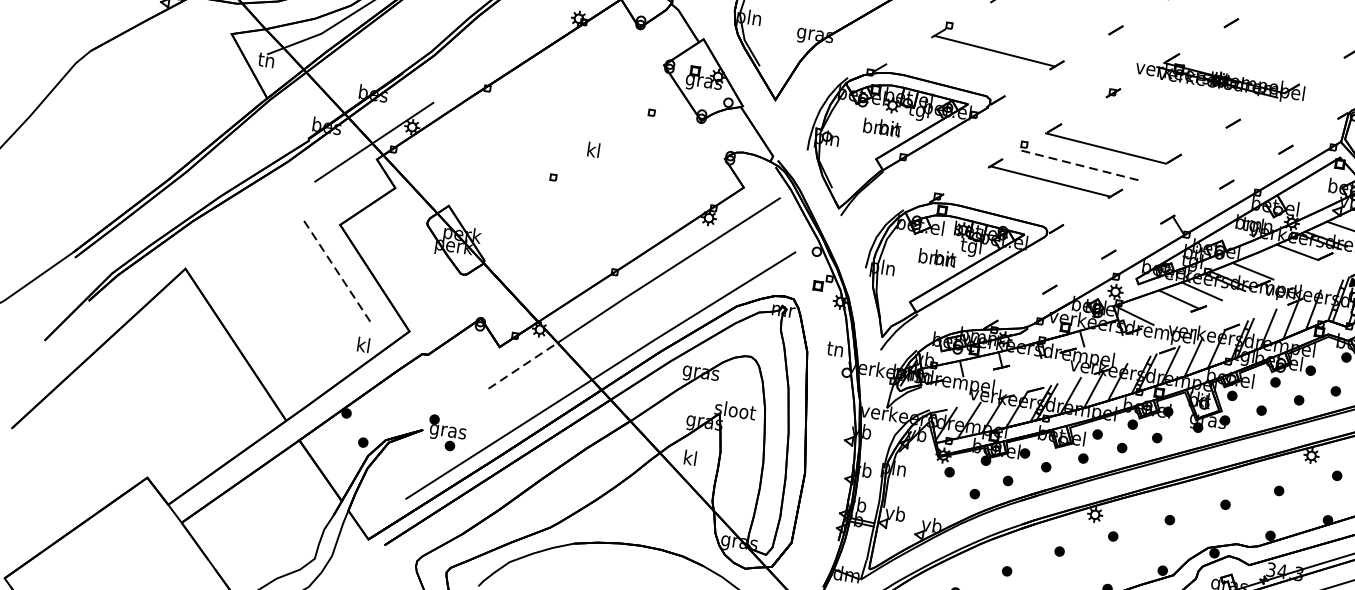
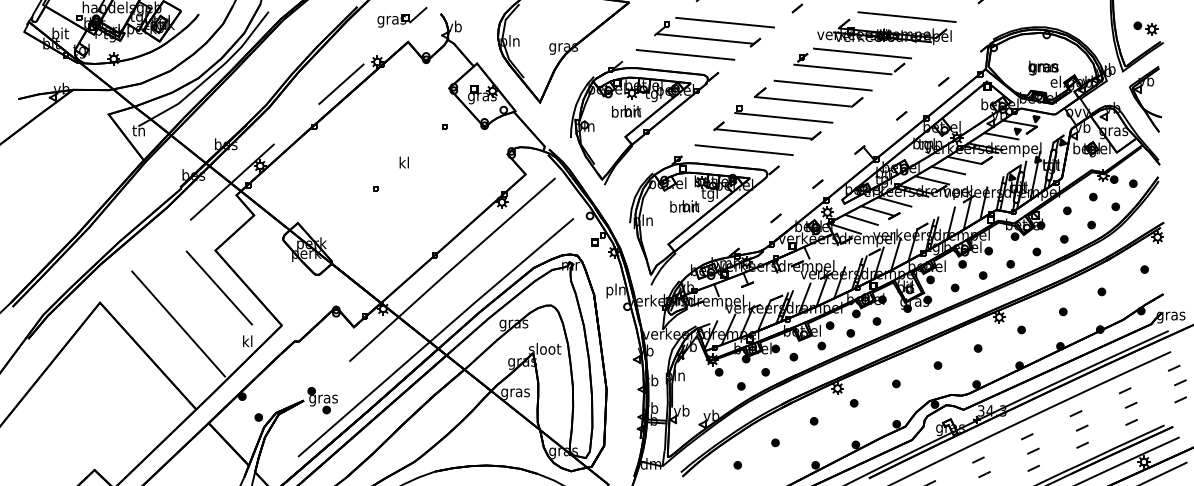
line: (1023, 34) -> (725, 22), added
line: (529, 38) -> (341, 83), added
line: (1251, 62) -> (906, 17), added
line: (966, 67) -> (685, 54), added
line: (1189, 98) -> (862, 53), added
line: (1161, 115) -> (842, 69), added
line: (1133, 131) -> (822, 85), added
line: (1078, 164) -> (783, 117), dashed -> solid
line: (1021, 198) -> (743, 150), added
line: (1275, 261) -> (948, 170), added
line: (338, 273) -> (219, 288), dashed -> solid
line: (1155, 306) -> (860, 219), added
line: (280, 309) -> (178, 323), added
text: (834, 350) -> (615, 290), tn -> pln
line: (523, 366) -> (374, 339), dashed -> solid
text: (690, 459) -> (515, 392), kl -> gras

